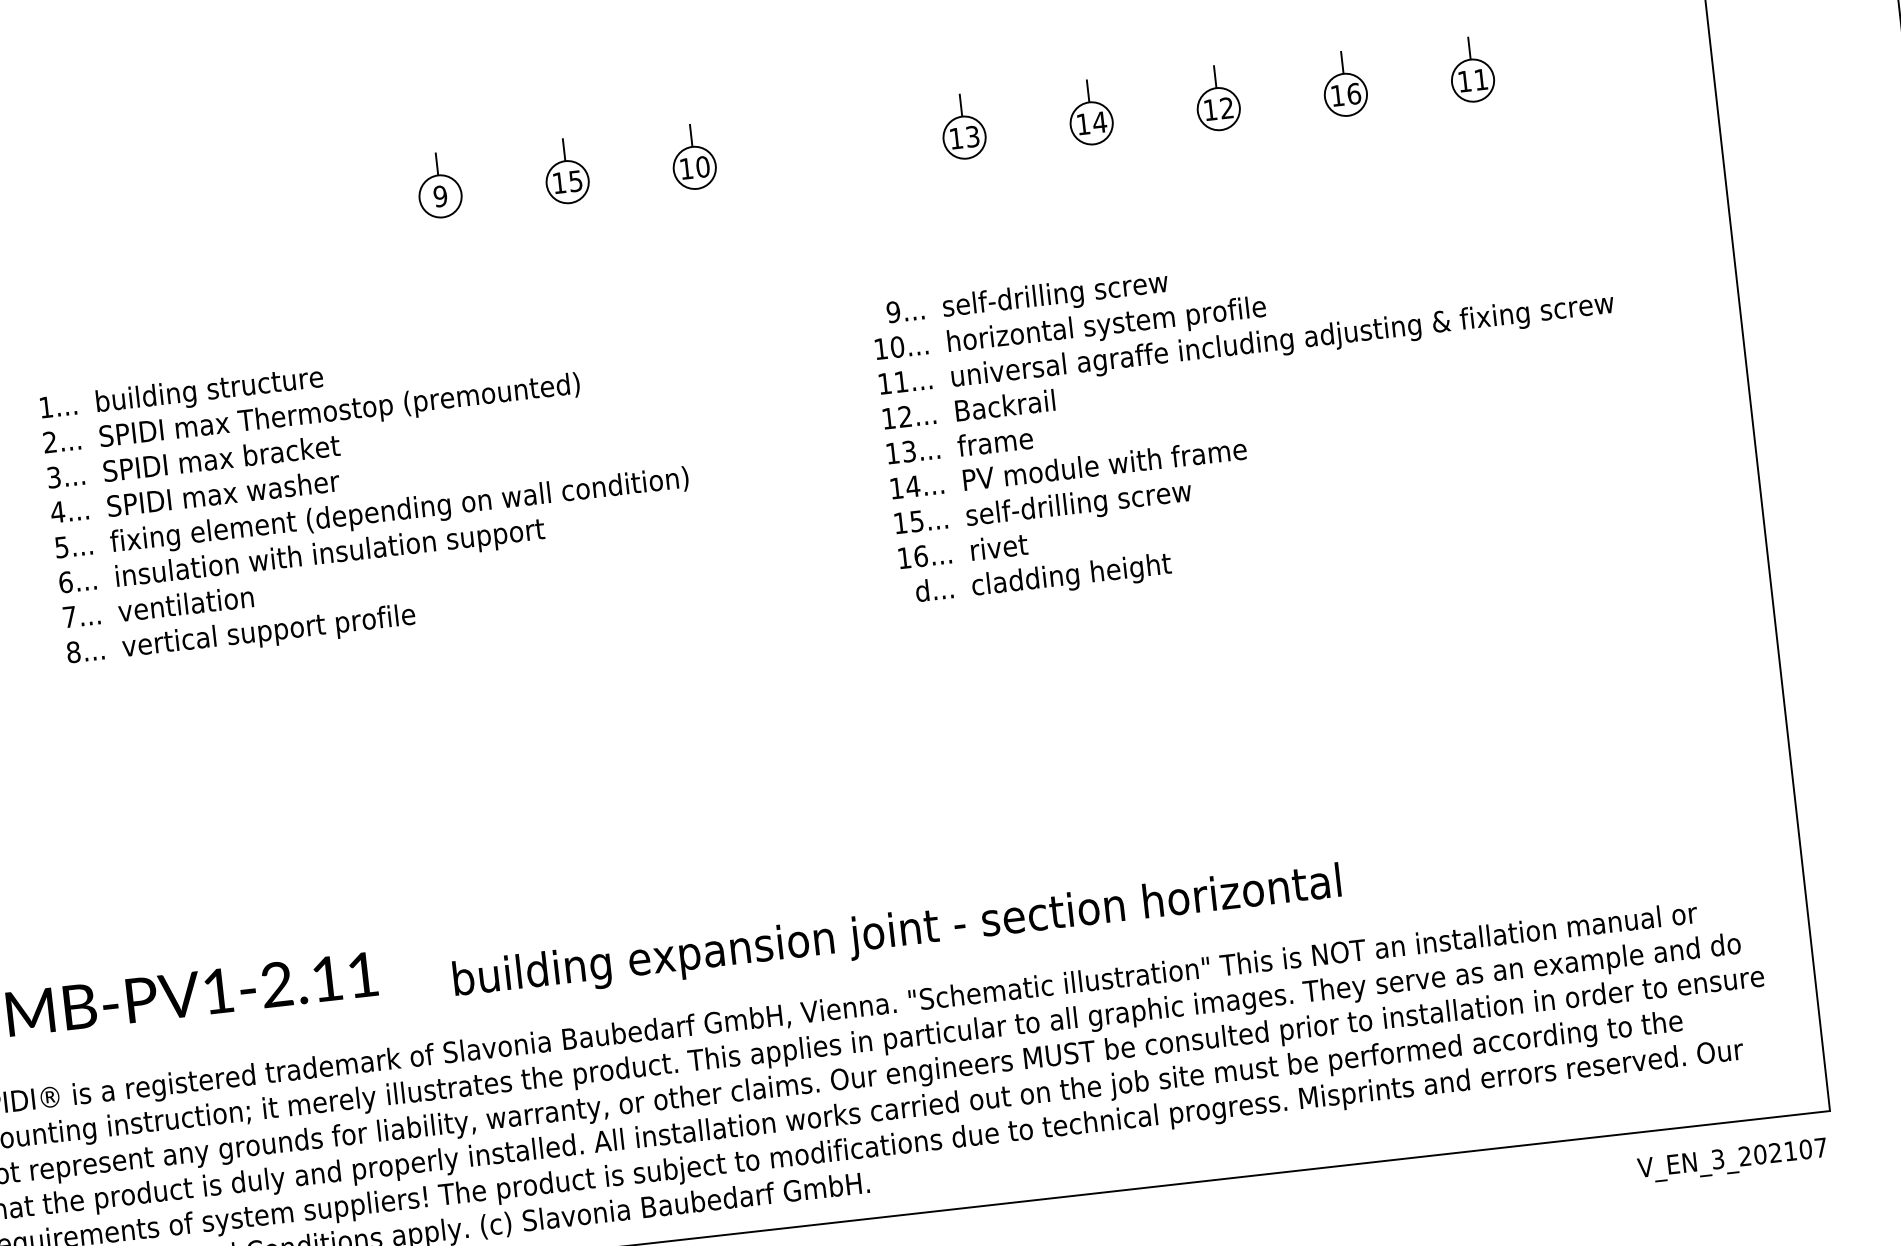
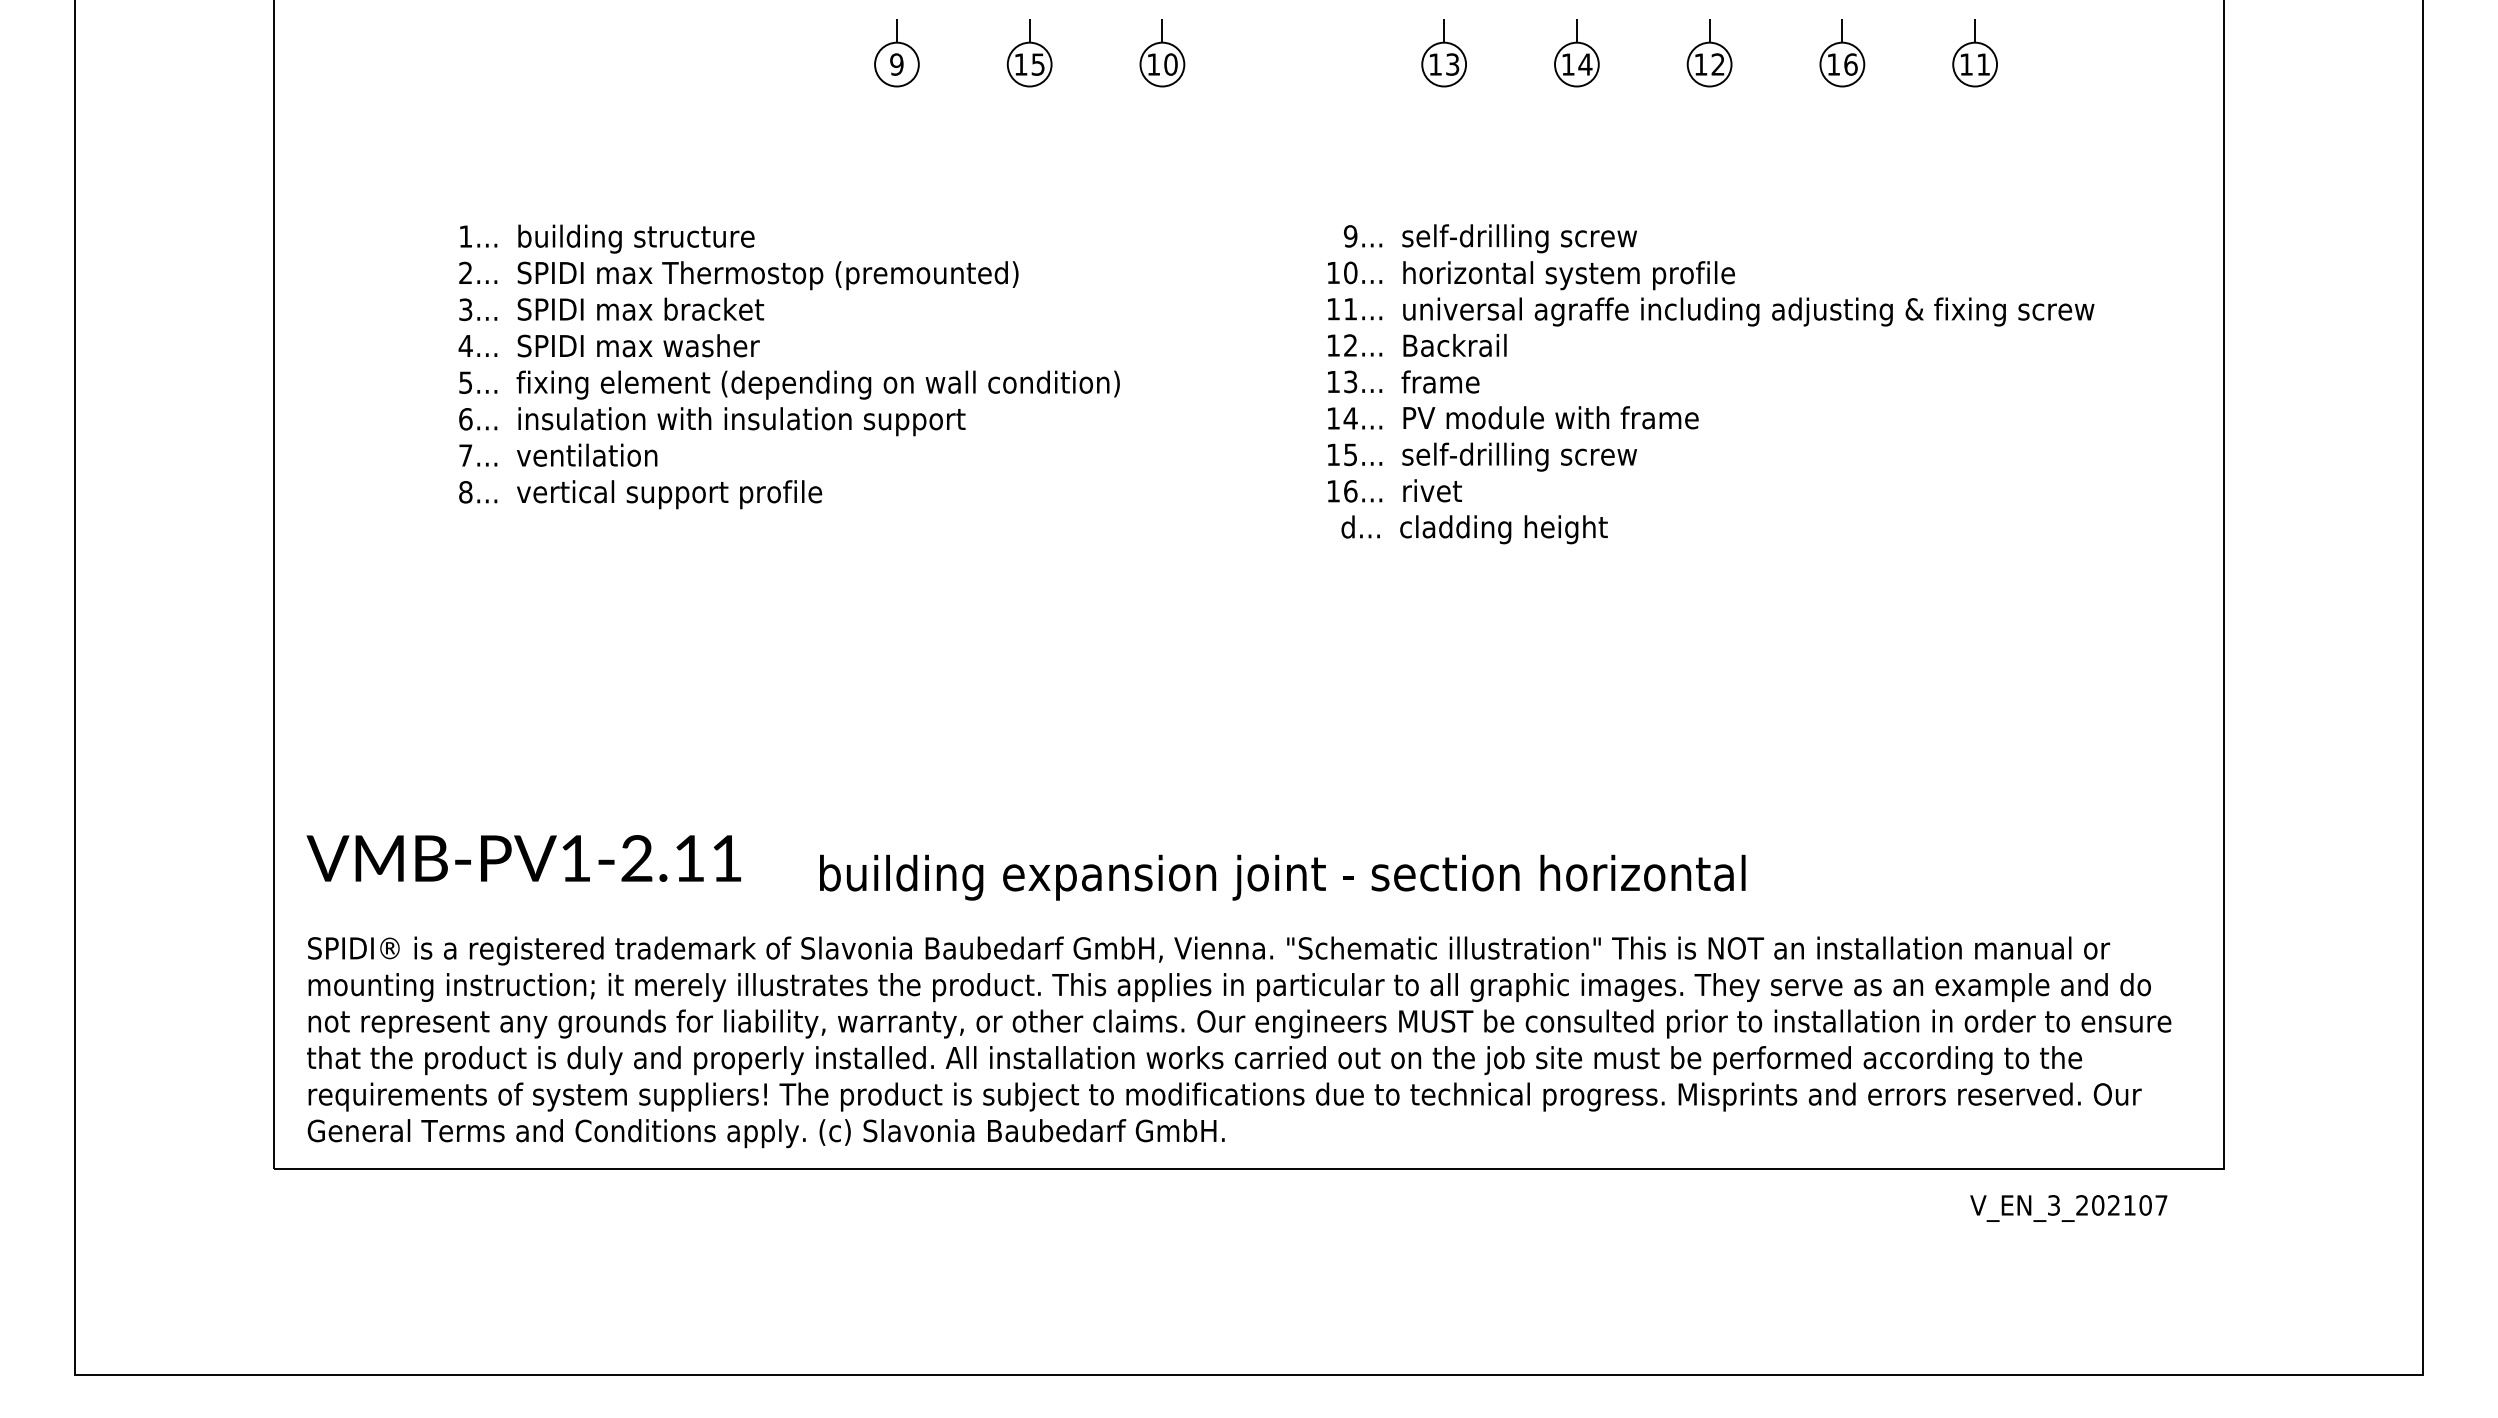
text: (1732, 1160) -> (2068, 1208), moved

